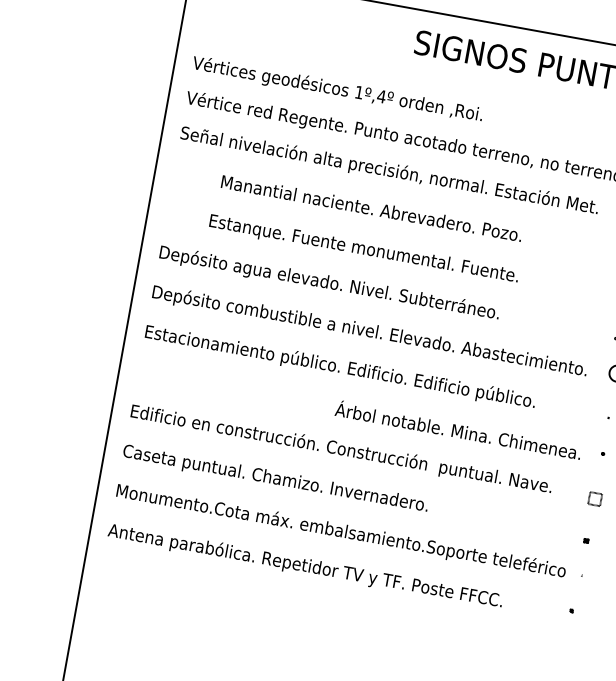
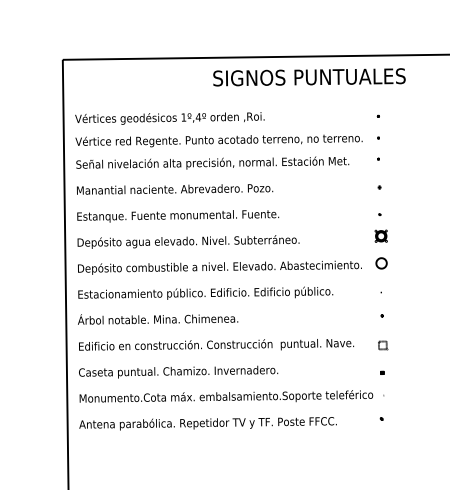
text: (372, 209) -> (175, 189), moved
text: (364, 250) -> (178, 216), moved
text: (459, 431) -> (158, 319), moved

